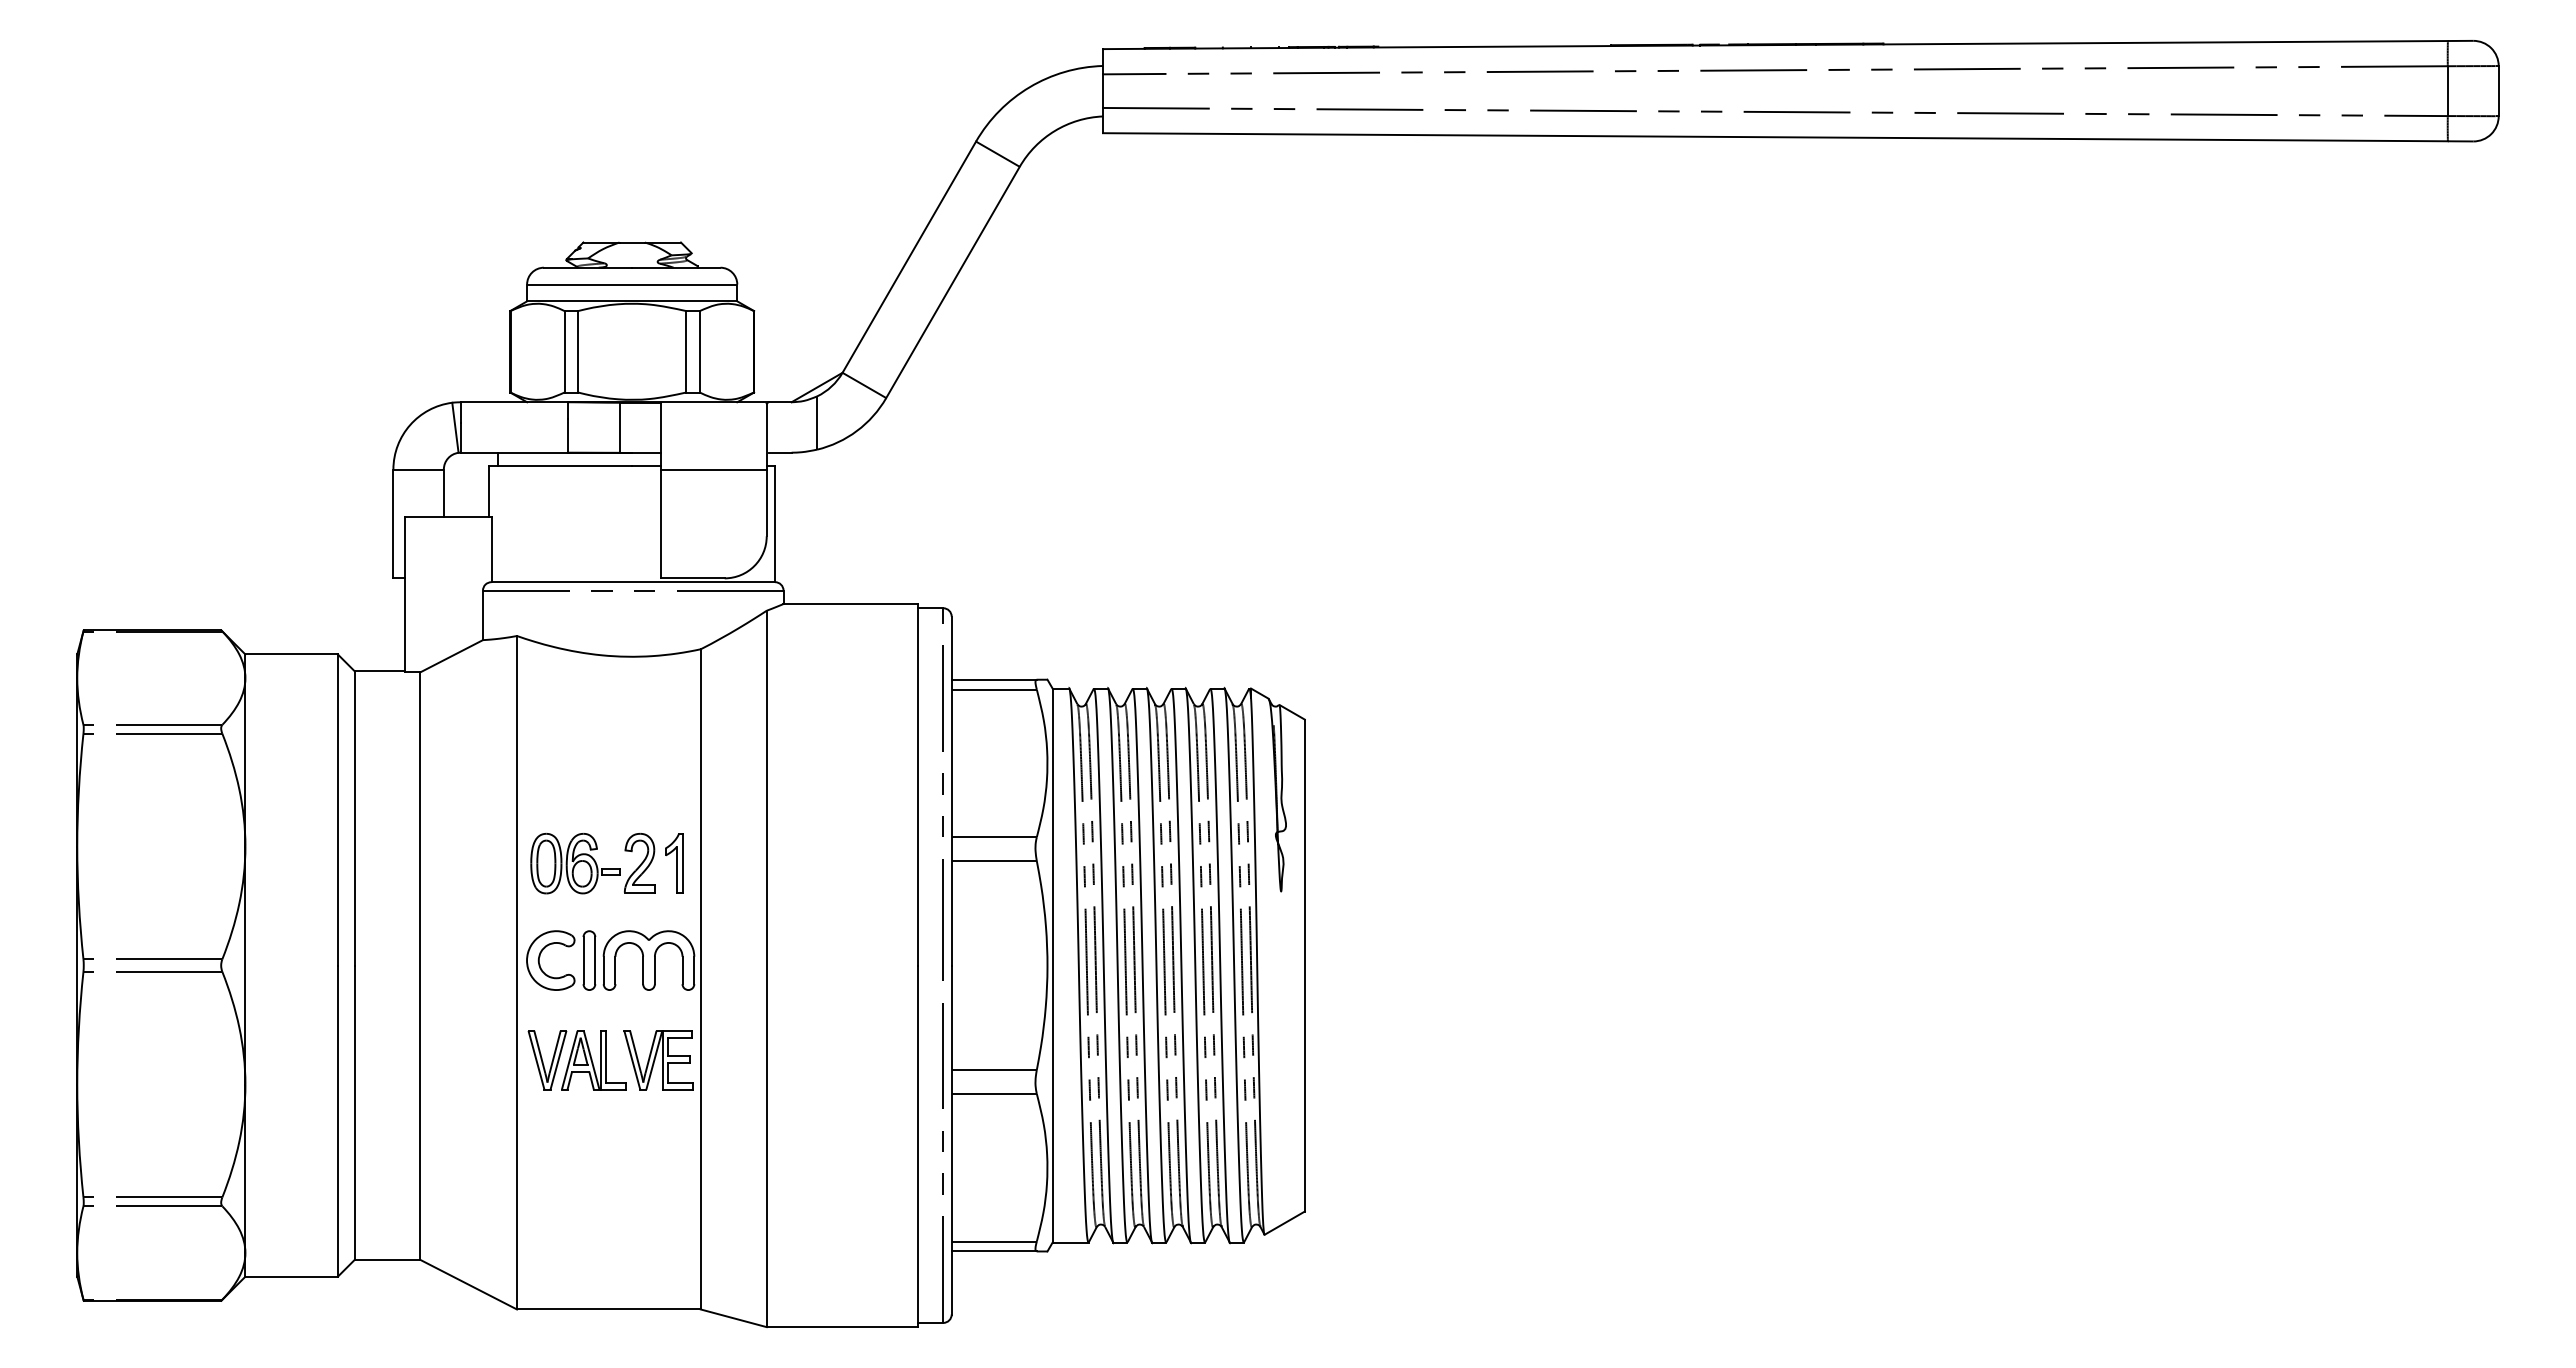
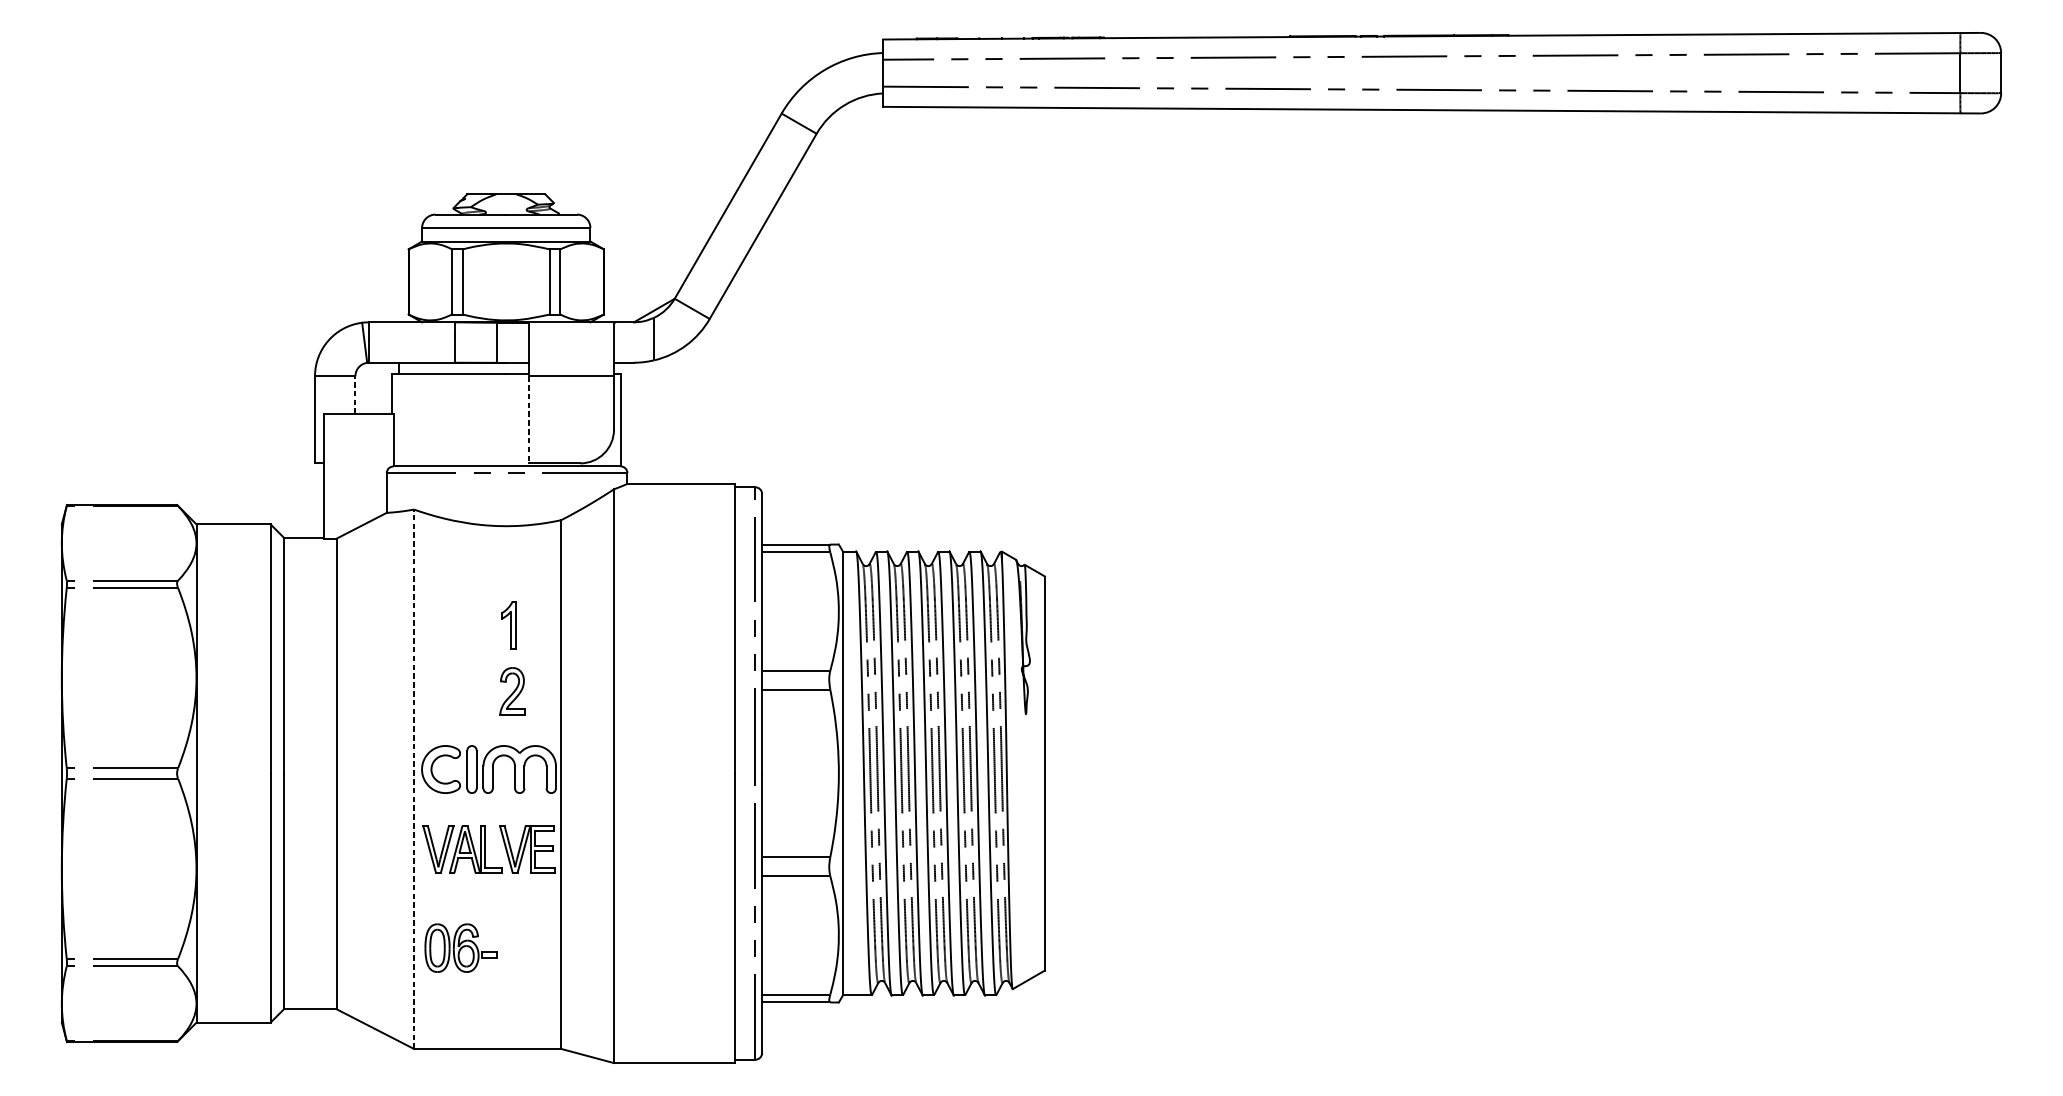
line: (443, 493) -> (355, 395), solid -> dashed
line: (660, 524) -> (528, 420), solid -> dashed
part: (575, 863) -> (460, 948), moved
part: (674, 863) -> (508, 625), moved
line: (517, 972) -> (414, 779), solid -> dashed

